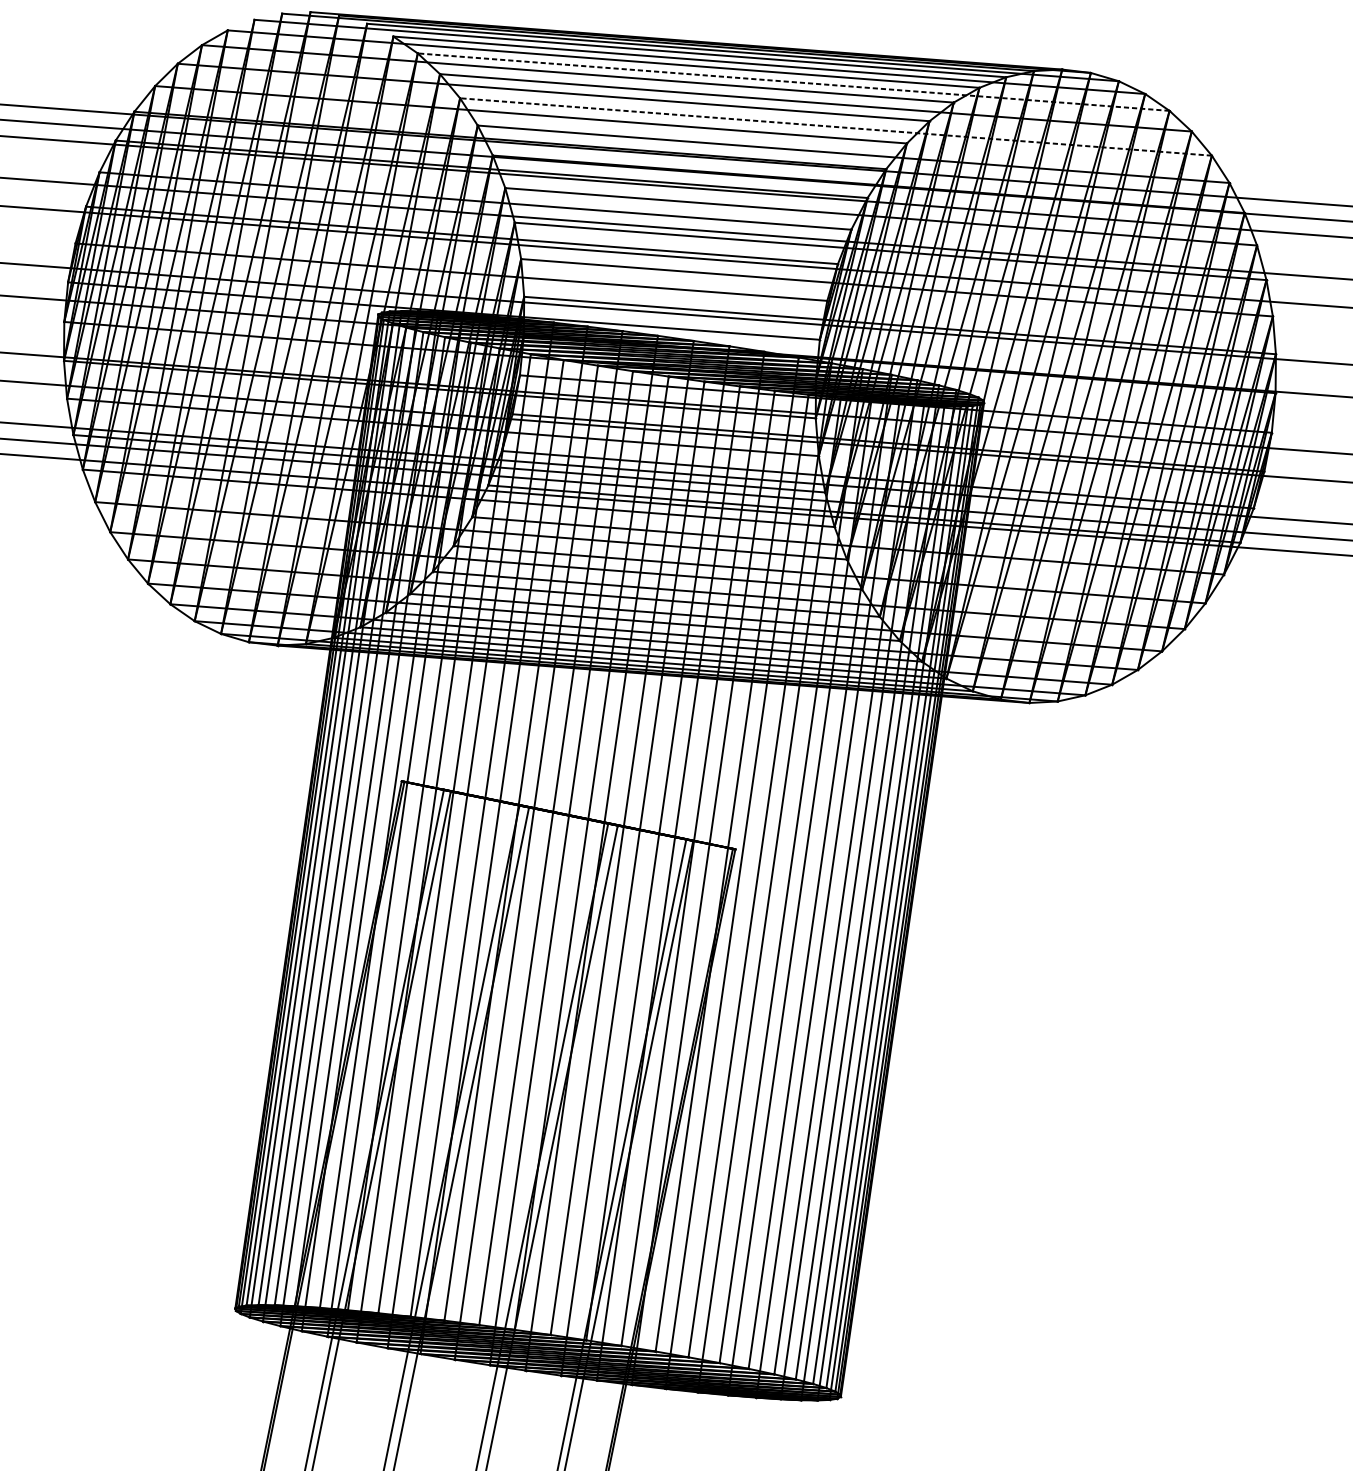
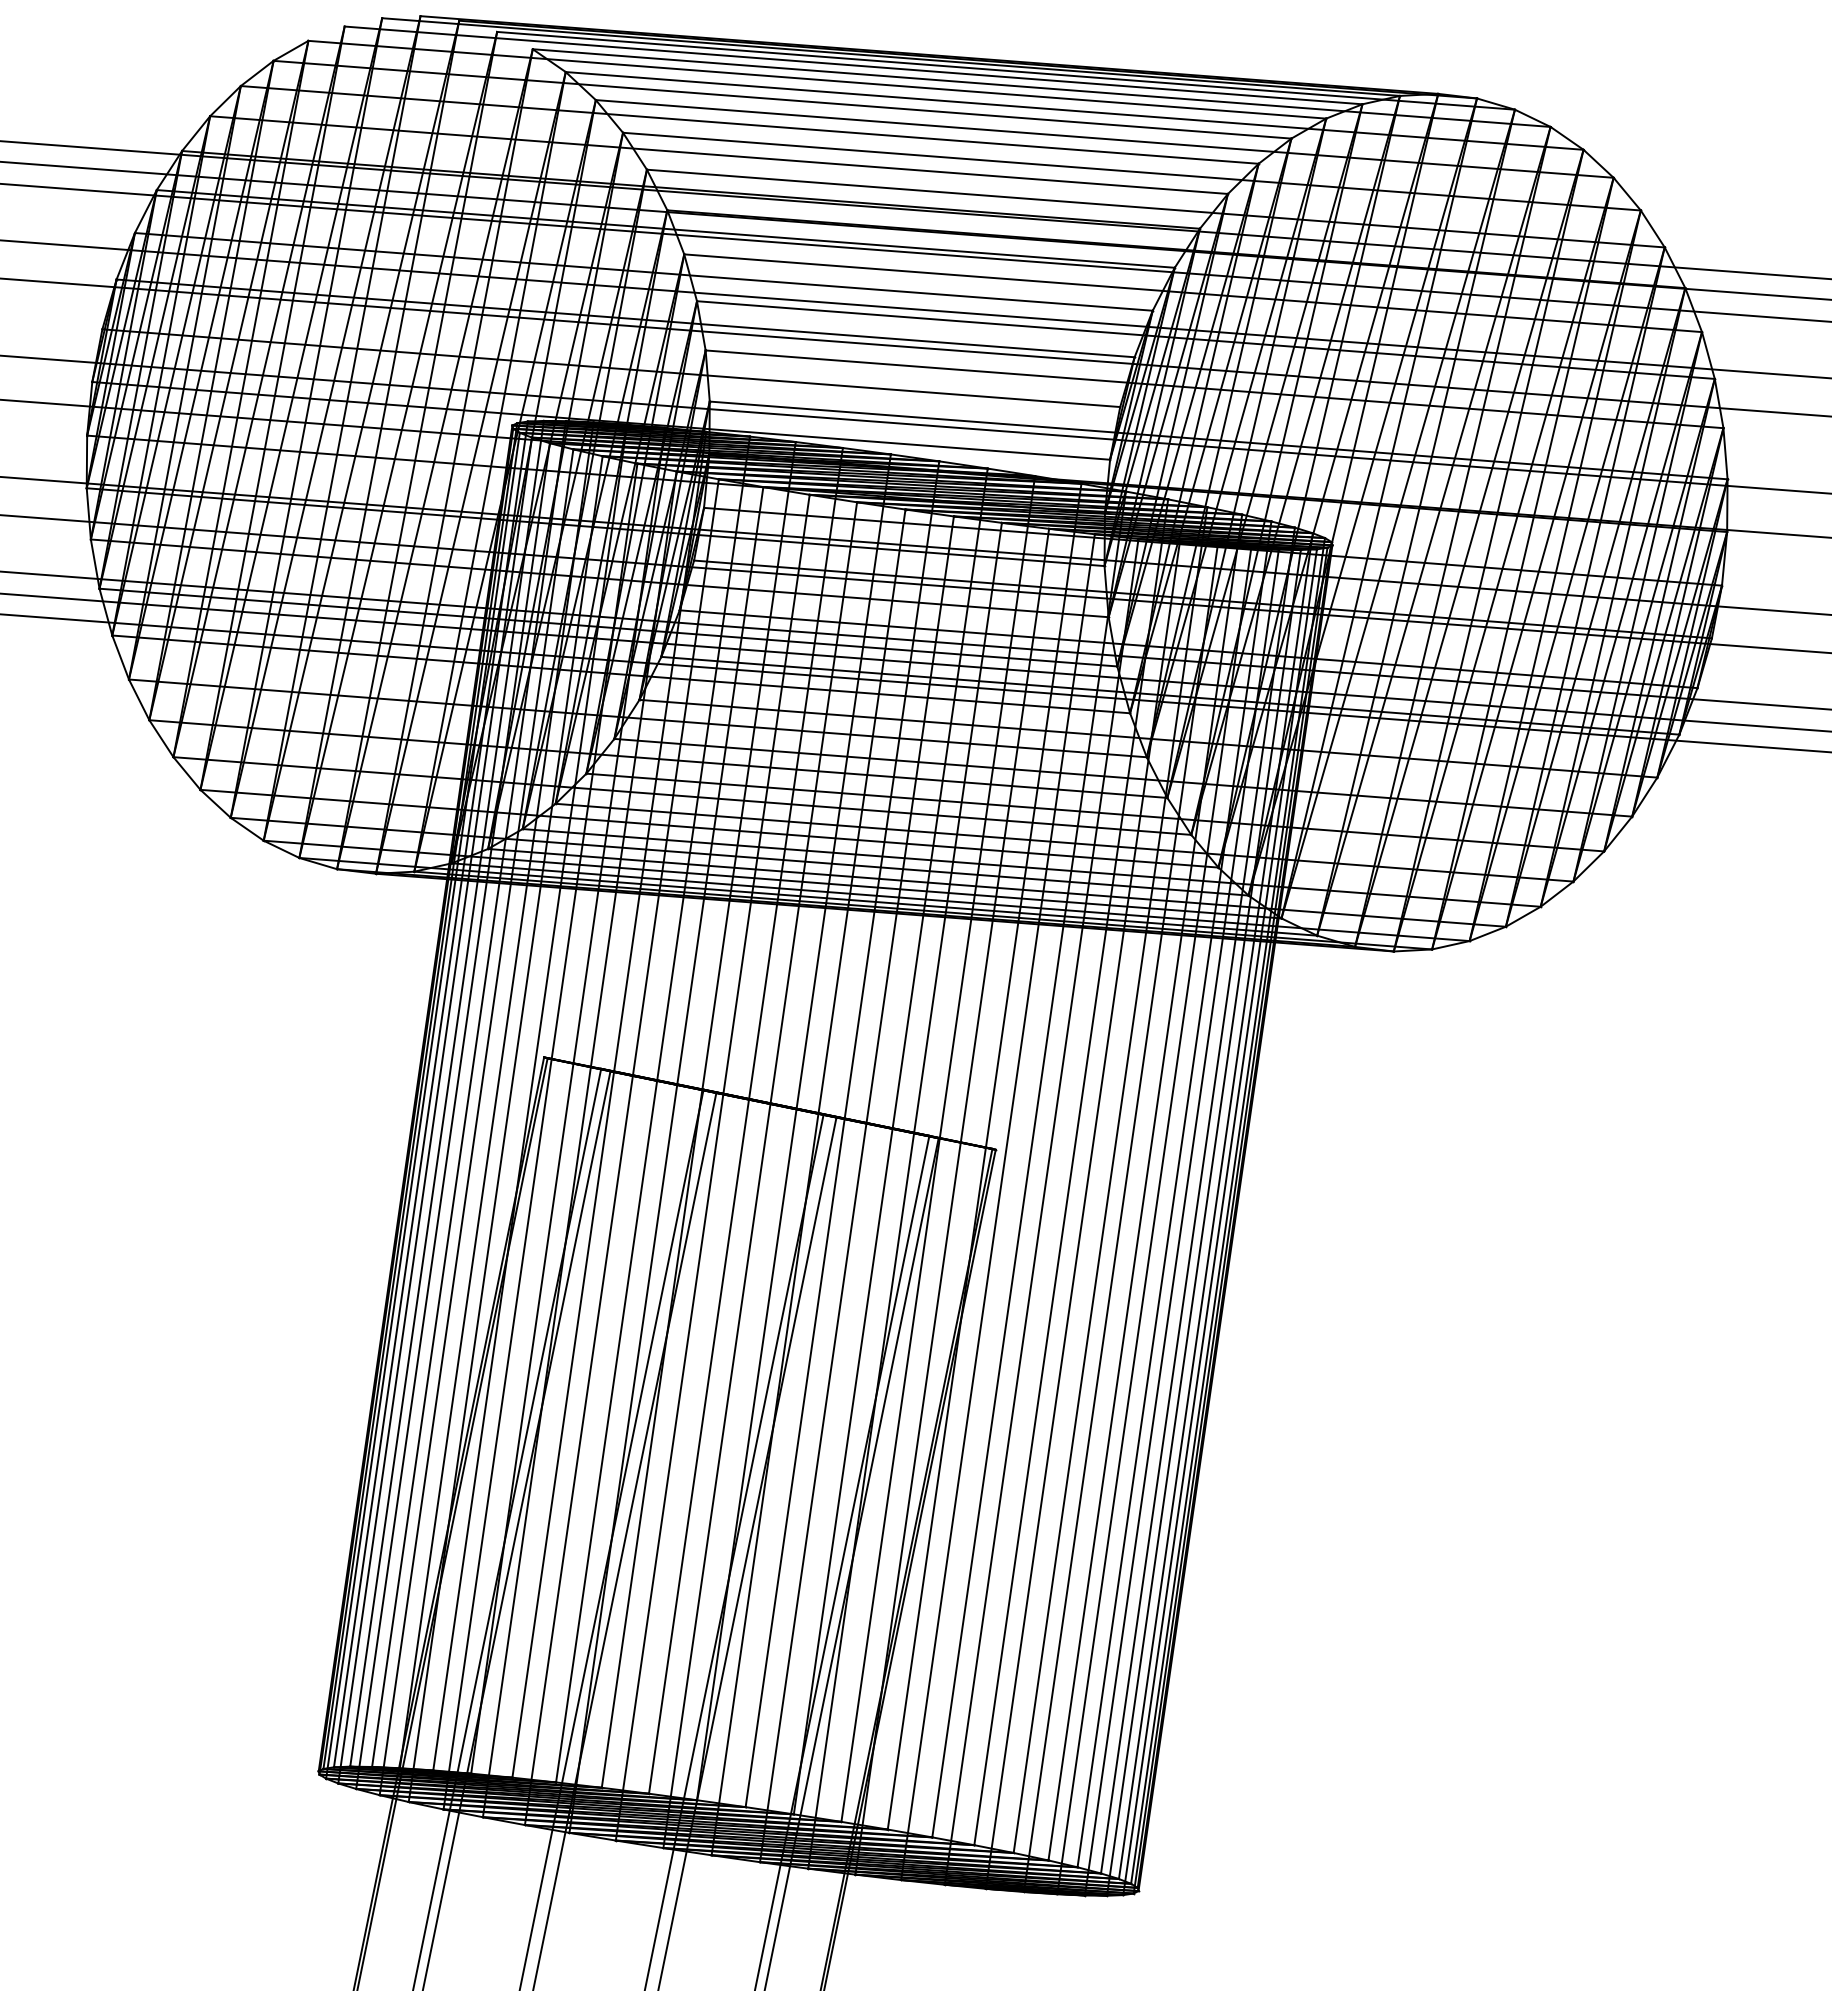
line: (793, 81) -> (1074, 110), dashed -> solid
line: (835, 126) -> (1131, 171), dashed -> solid

